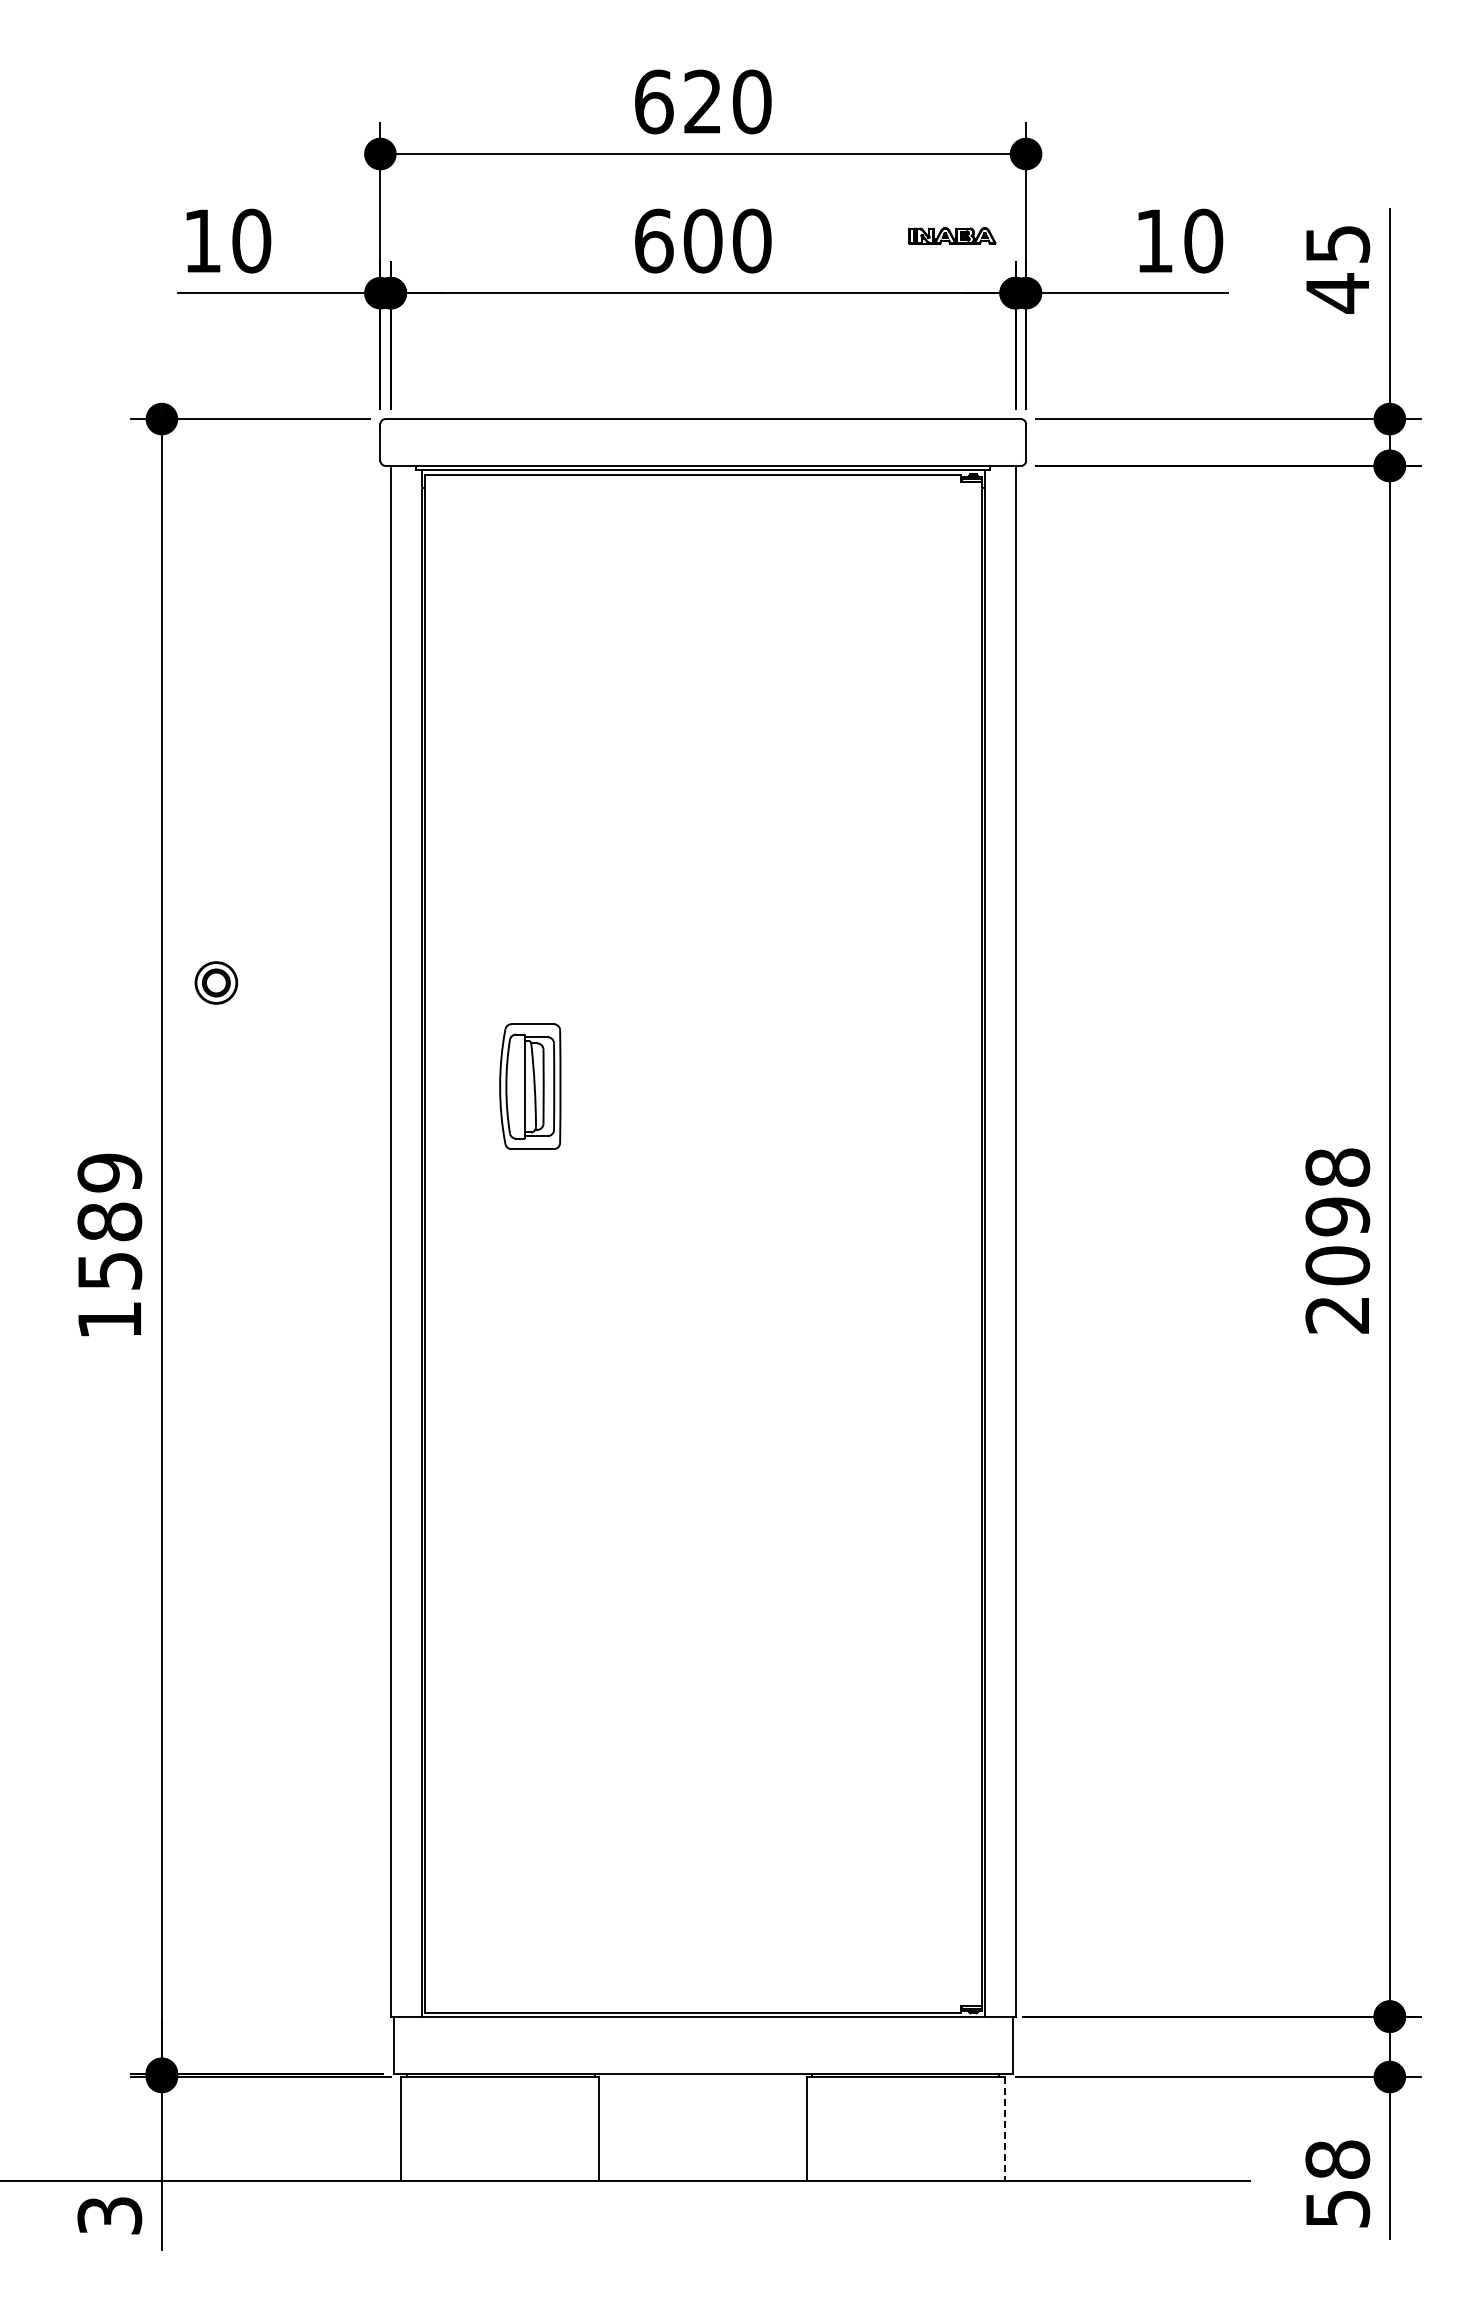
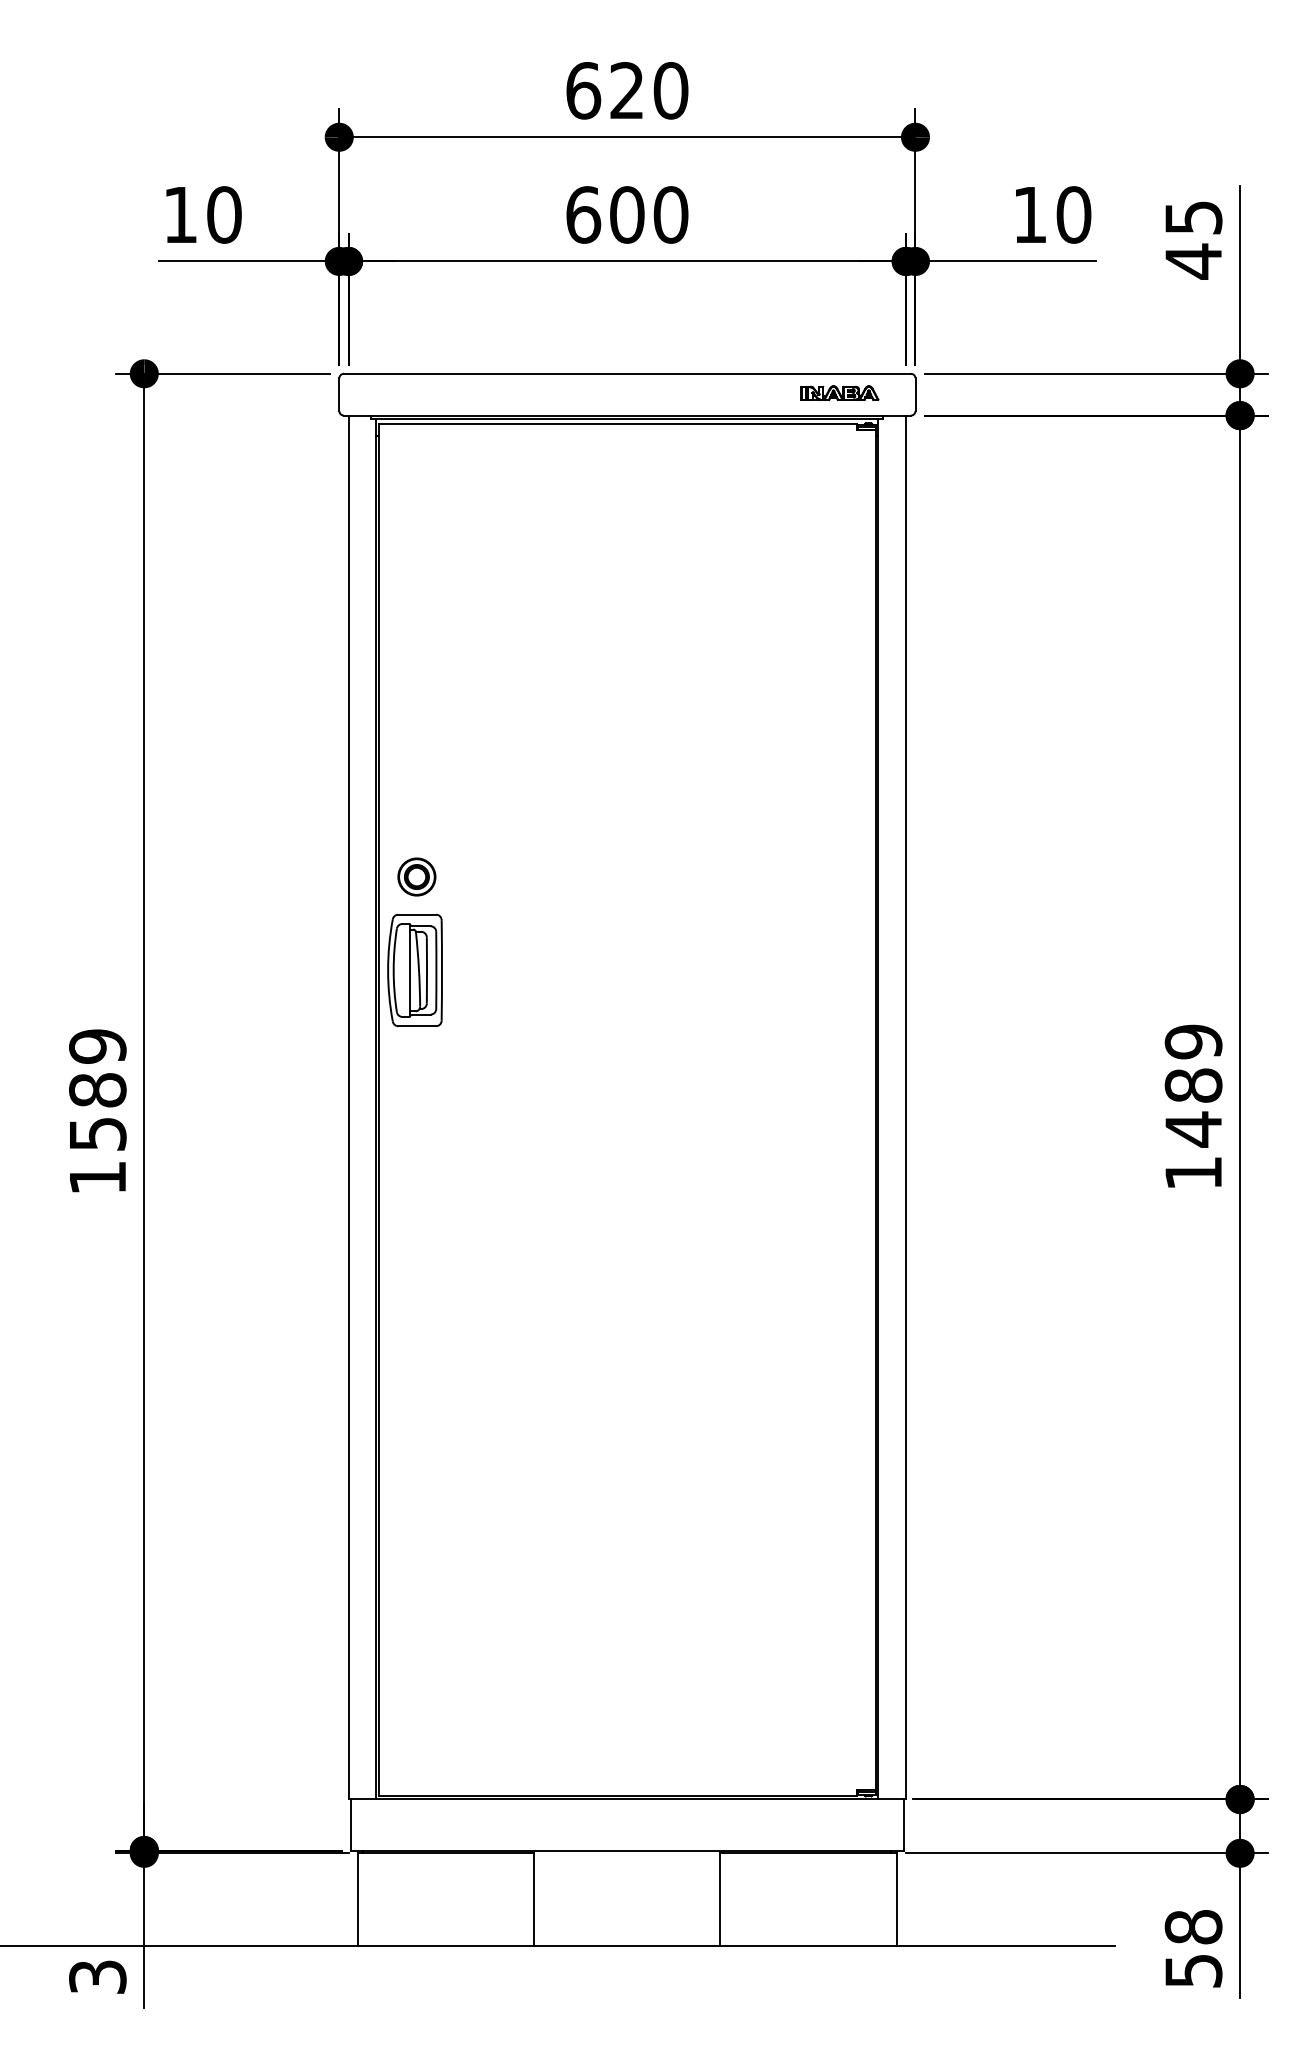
part: (952, 235) -> (840, 392), moved
part: (216, 982) -> (417, 876), moved
part: (530, 1086) -> (415, 970), moved
text: (1337, 1240) -> (1193, 1106), 2098 -> 1489
line: (1005, 2129) -> (897, 1900), dashed -> solid

